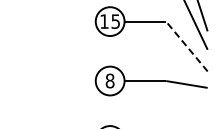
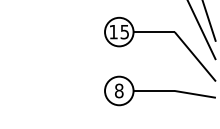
line: (187, 46) -> (195, 56), dashed -> solid

